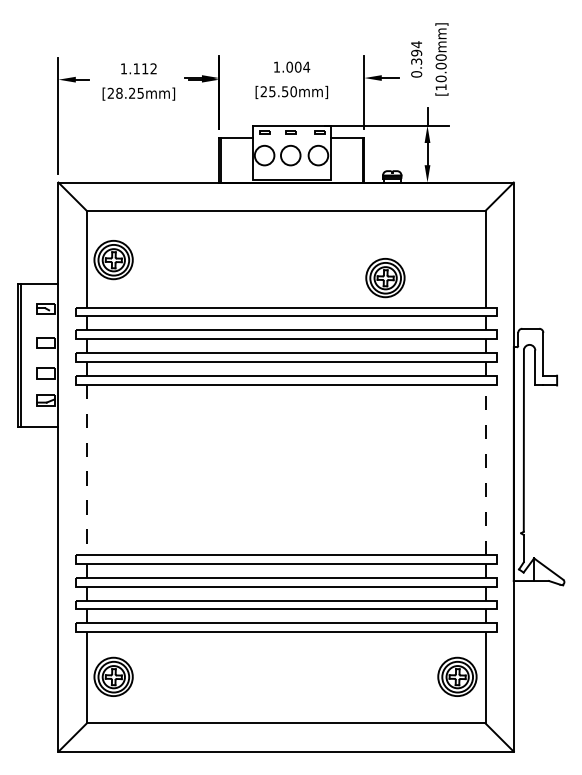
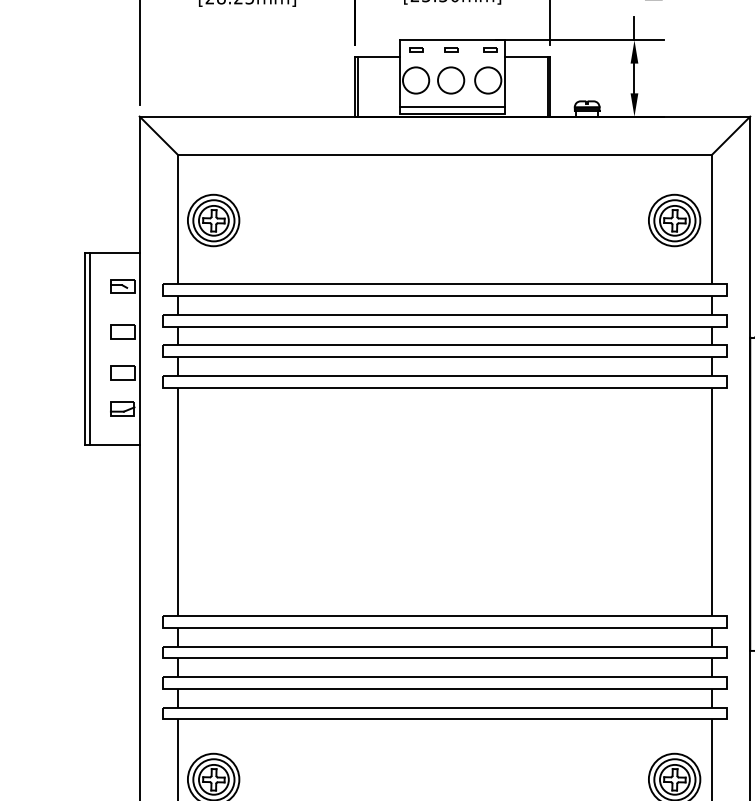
line: (291, 175) -> (452, 107), added
part: (385, 278) -> (674, 221), moved
line: (485, 469) -> (712, 501), dashed -> solid
line: (86, 470) -> (177, 502), dashed -> solid

